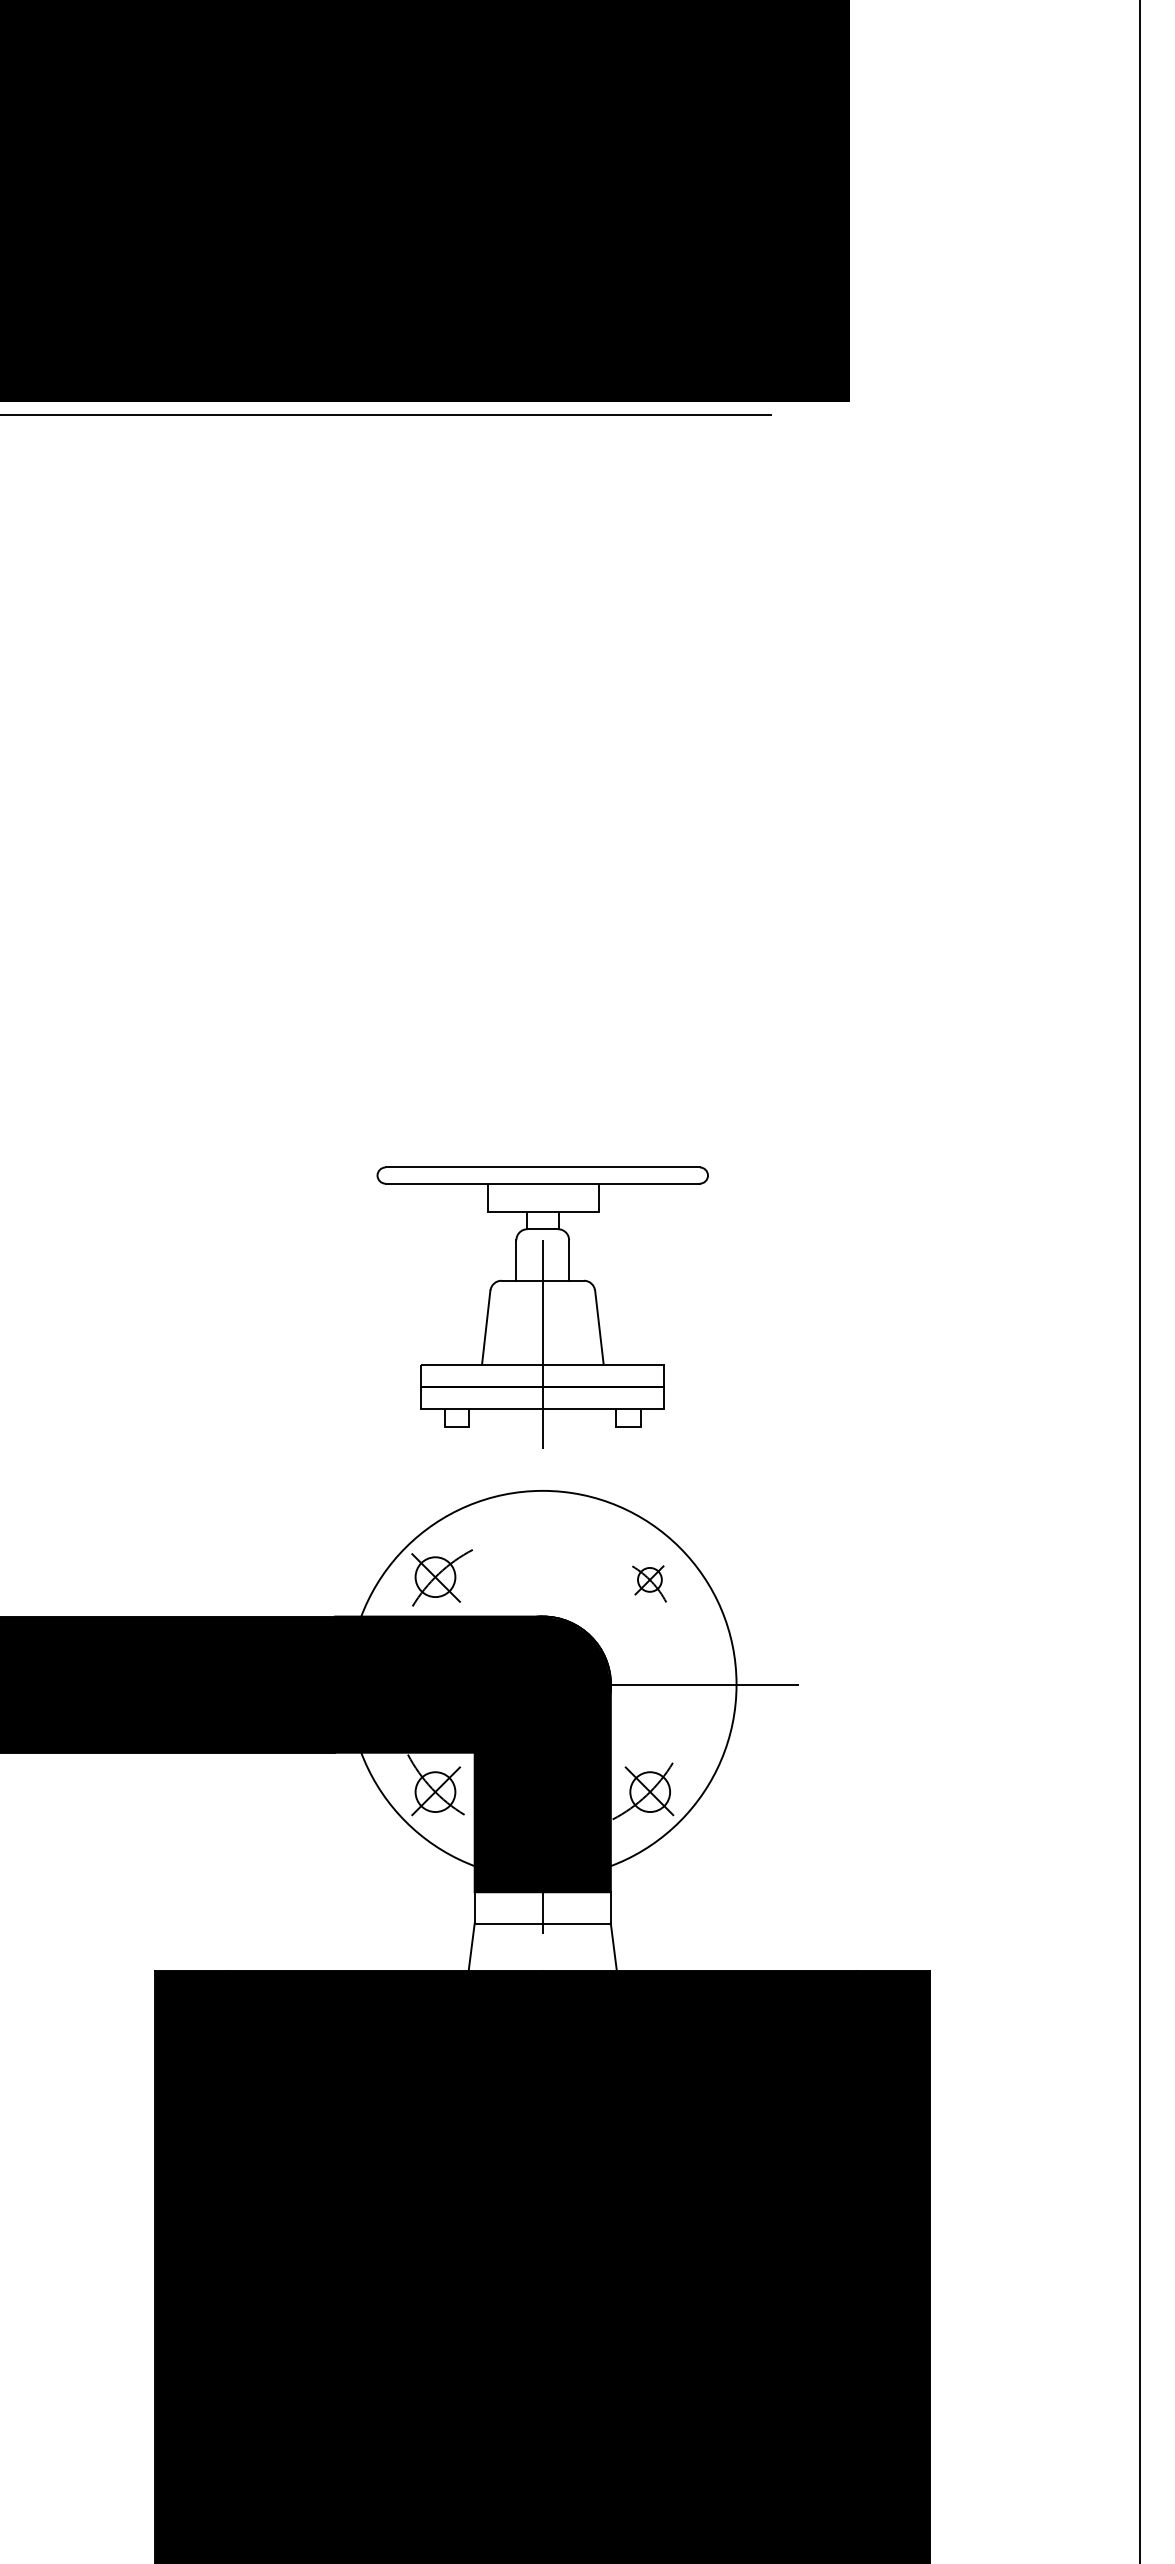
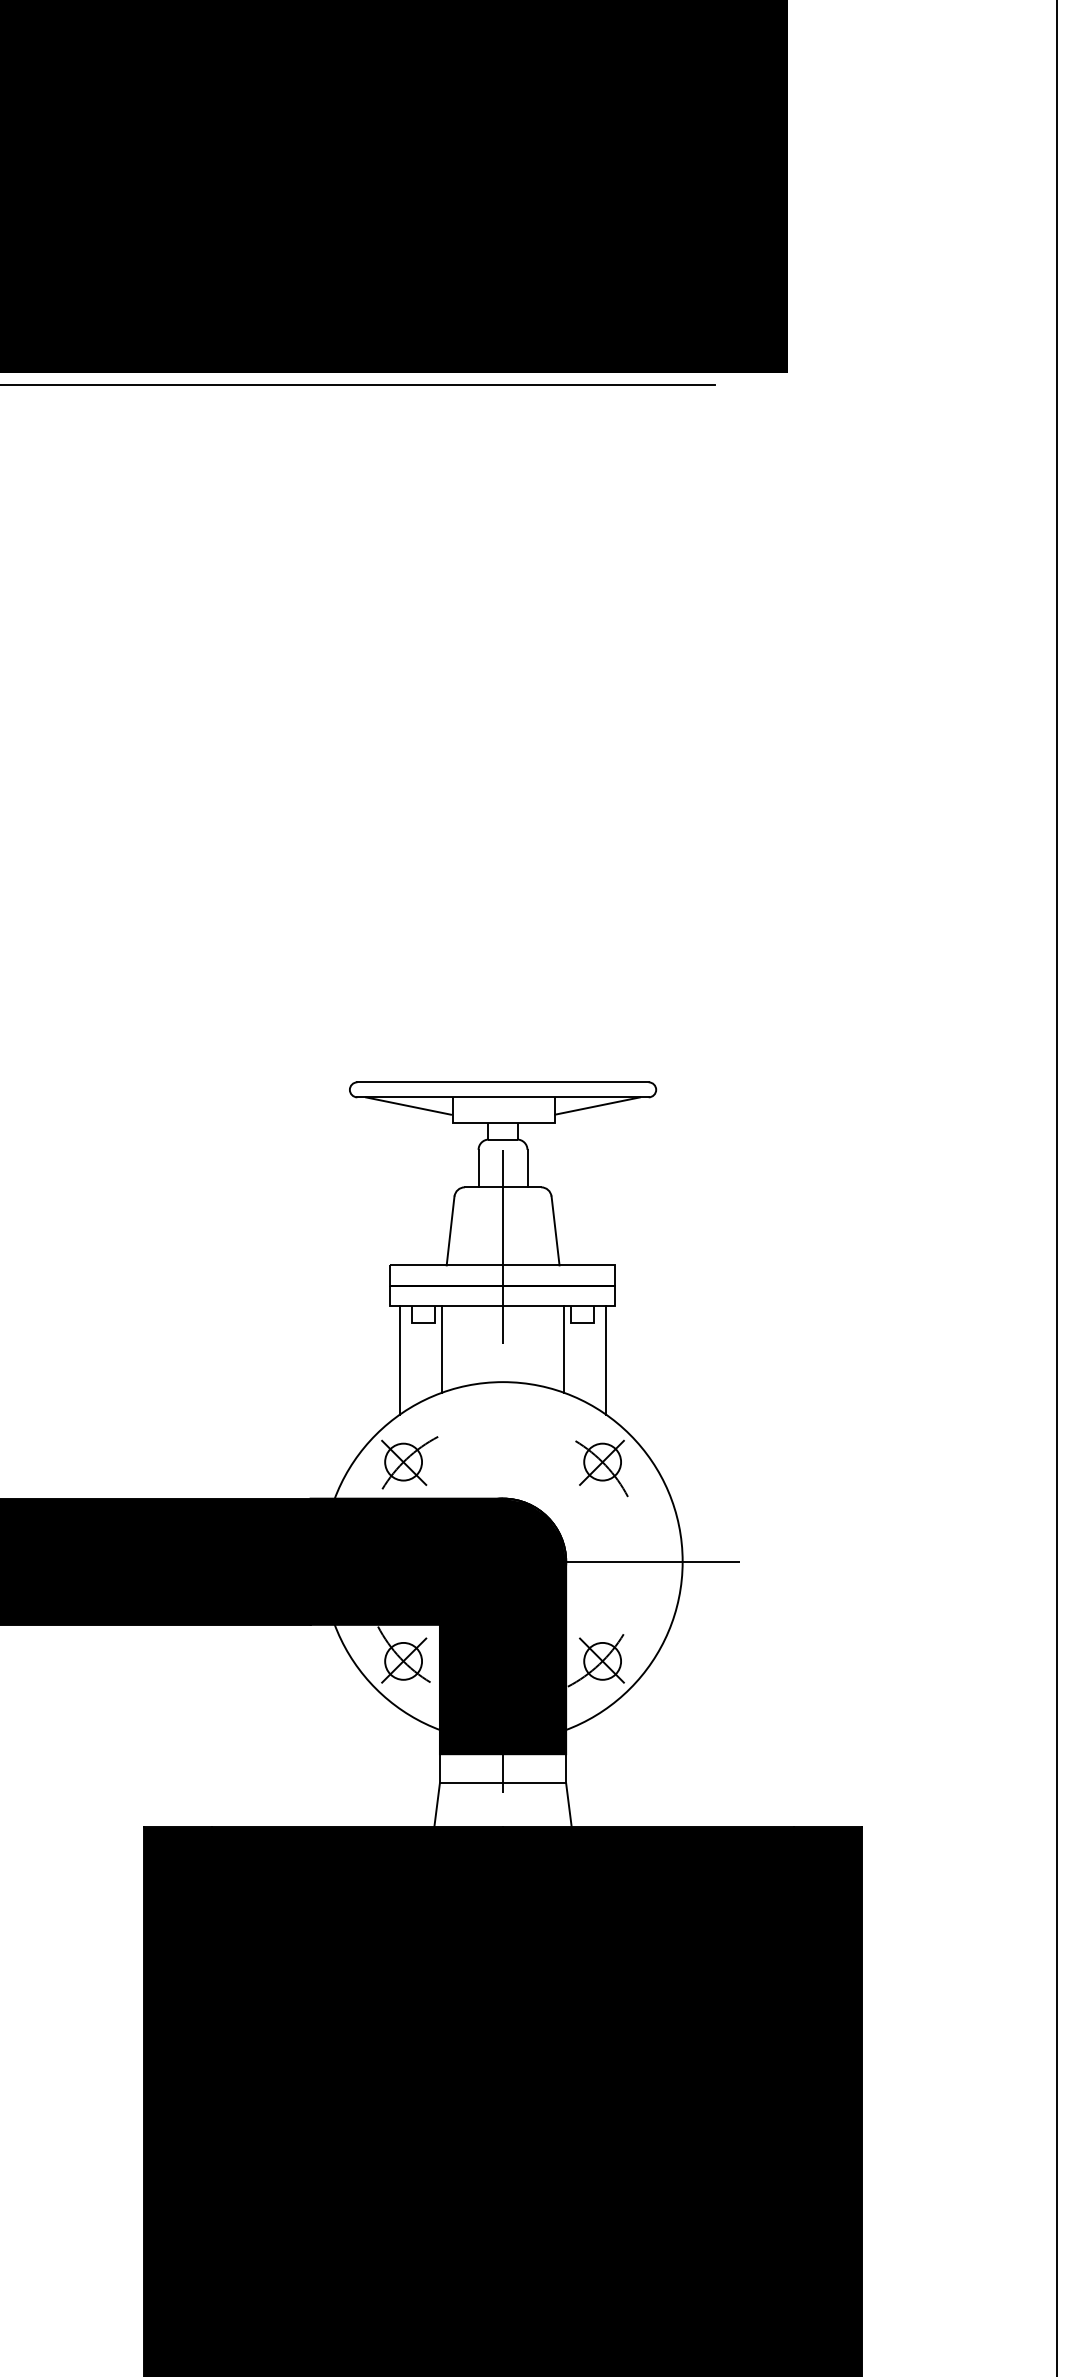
line: (440, 1192) -> (408, 1105), added
line: (644, 1192) -> (597, 1105), added
line: (476, 1455) -> (441, 1349), added
line: (608, 1455) -> (563, 1349), added
line: (431, 1466) -> (399, 1359), added
line: (653, 1466) -> (605, 1359), added
part: (649, 1583) -> (601, 1467), size x1.67

